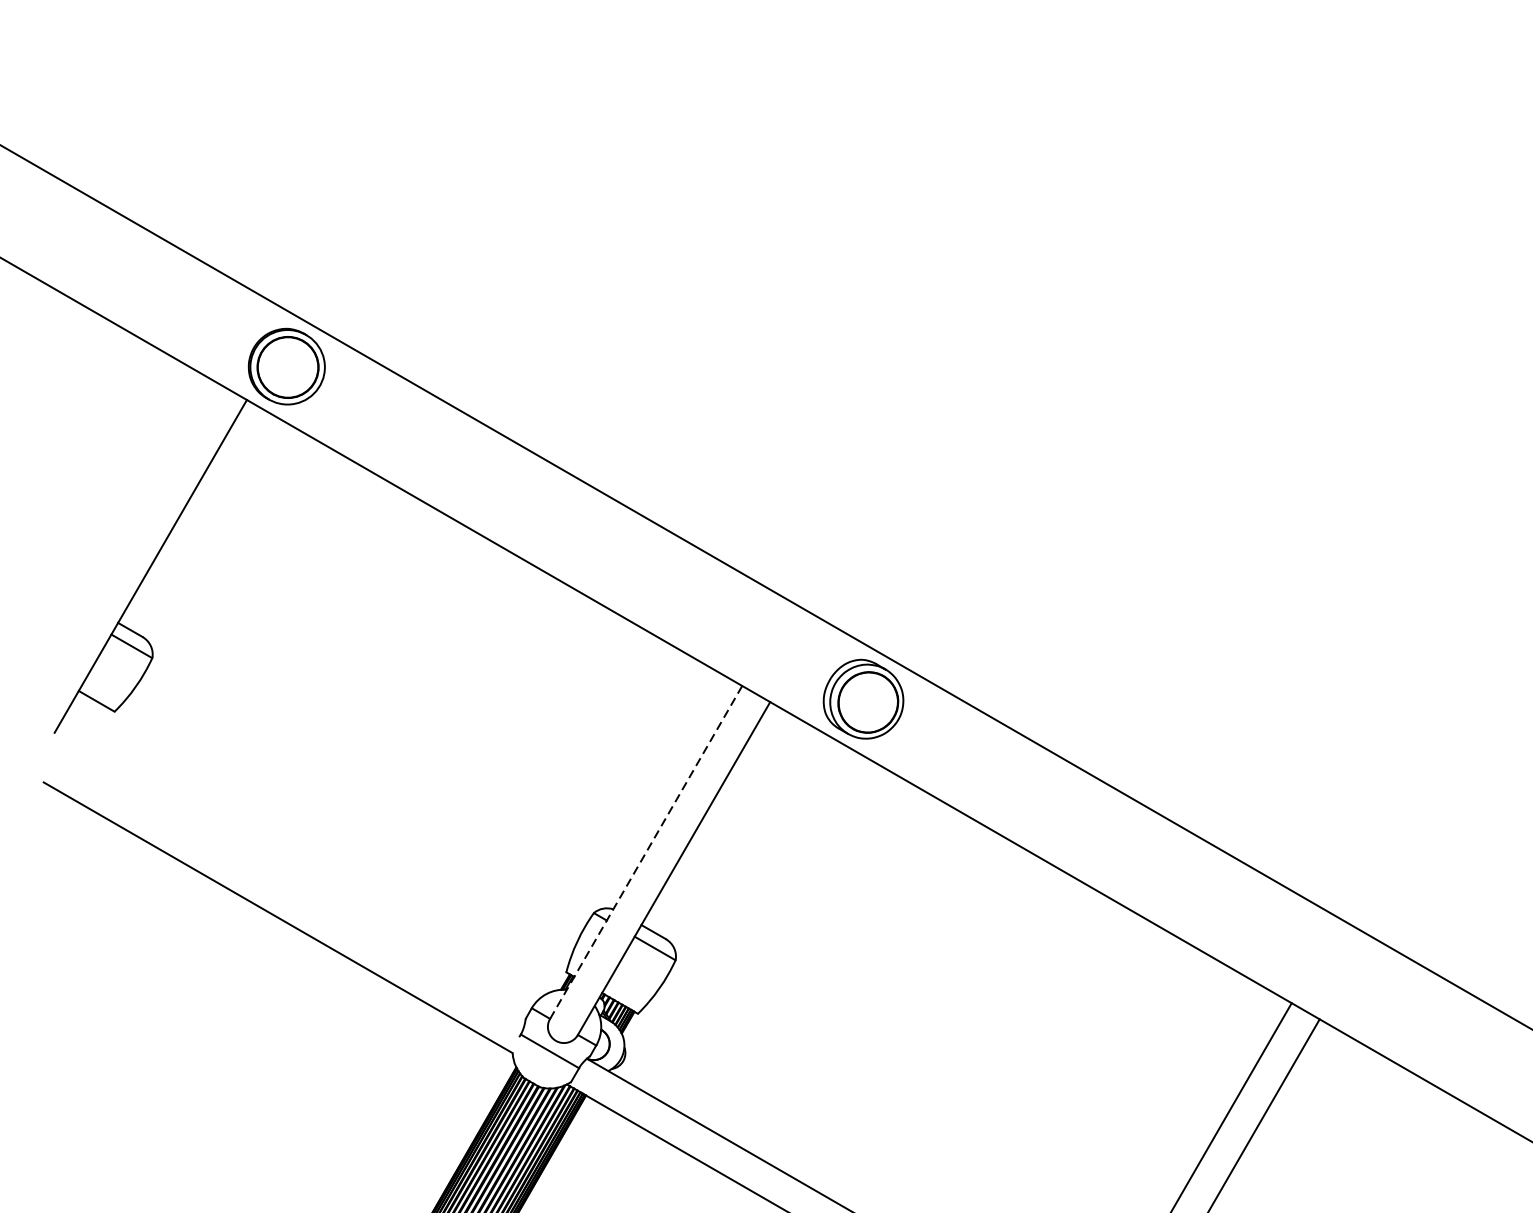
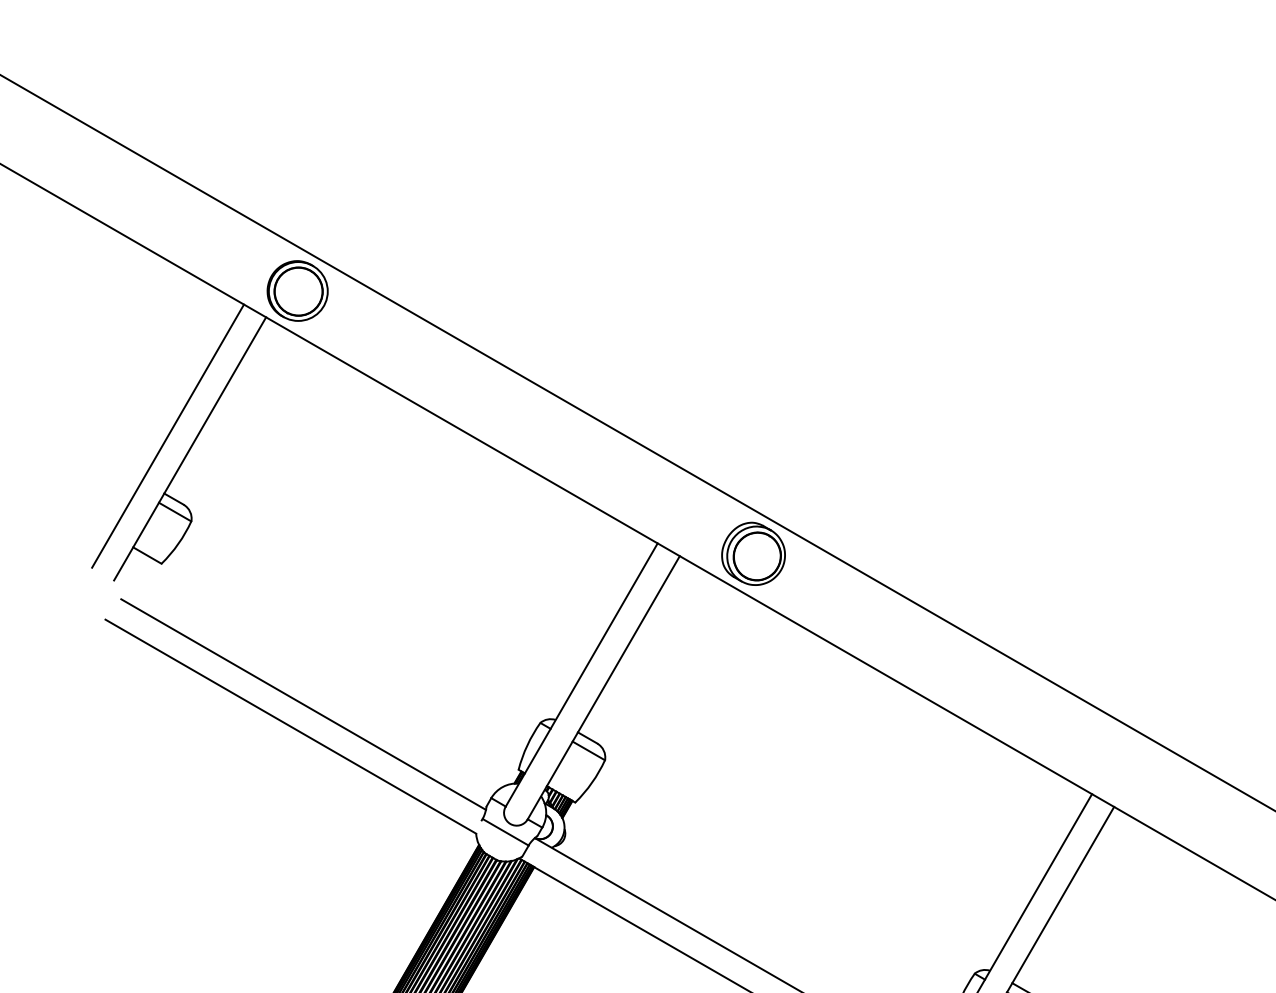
line: (123, 549) -> (168, 435), added
line: (645, 851) -> (581, 674), dashed -> solid
line: (294, 889) -> (303, 704), added

